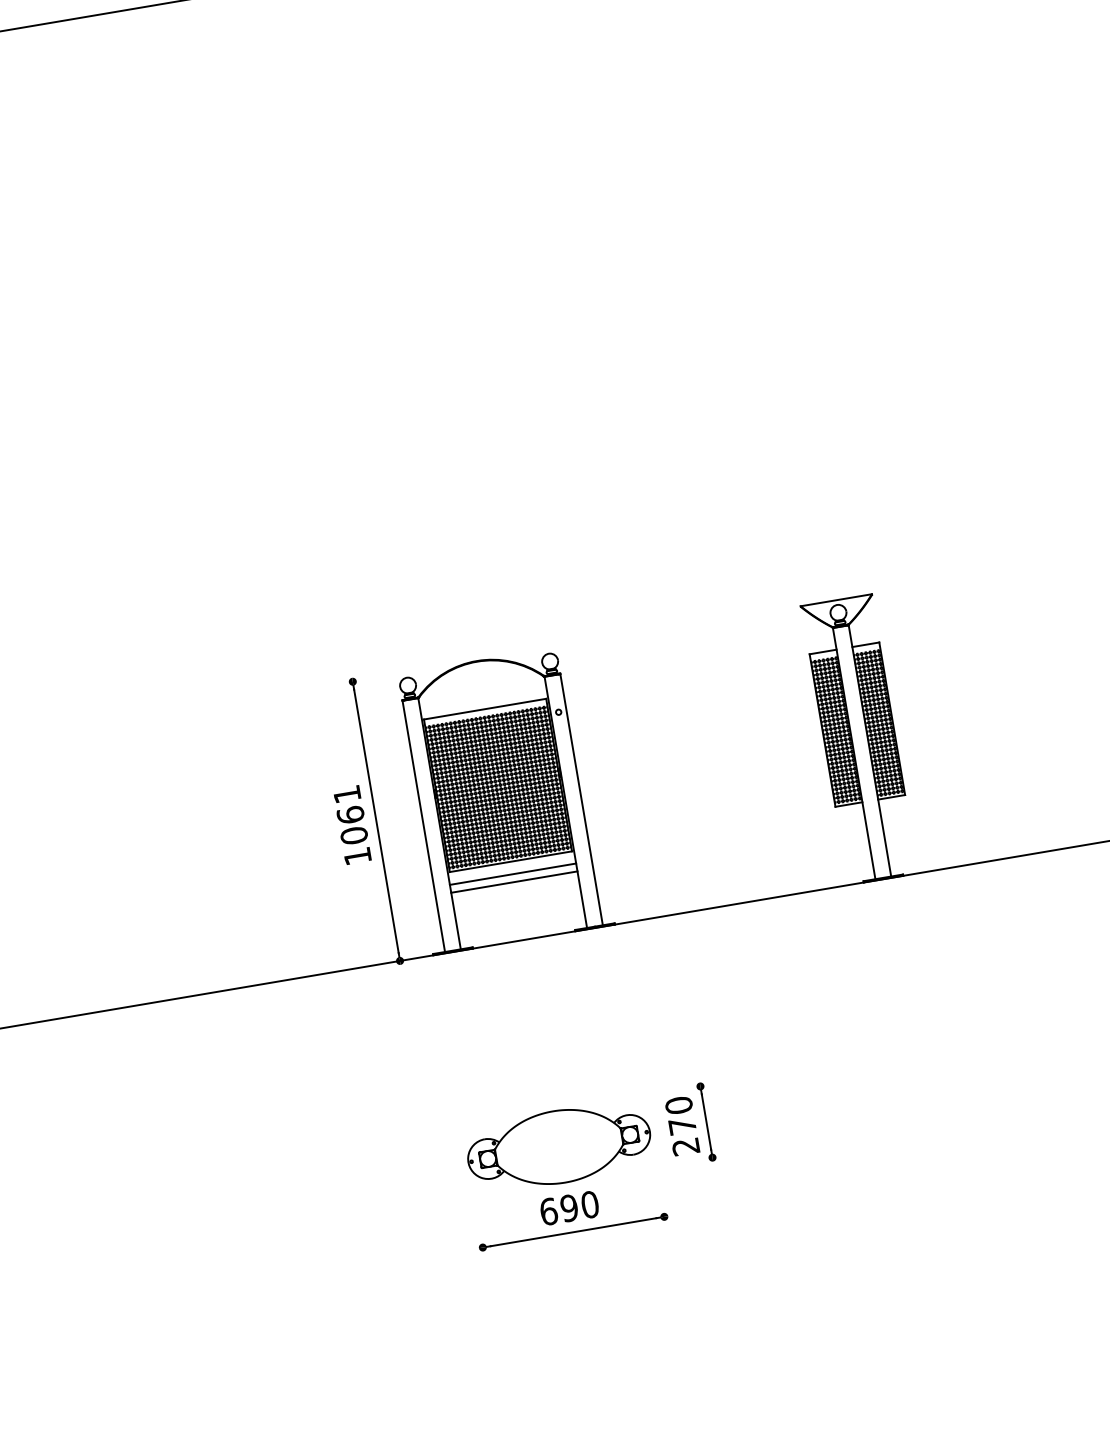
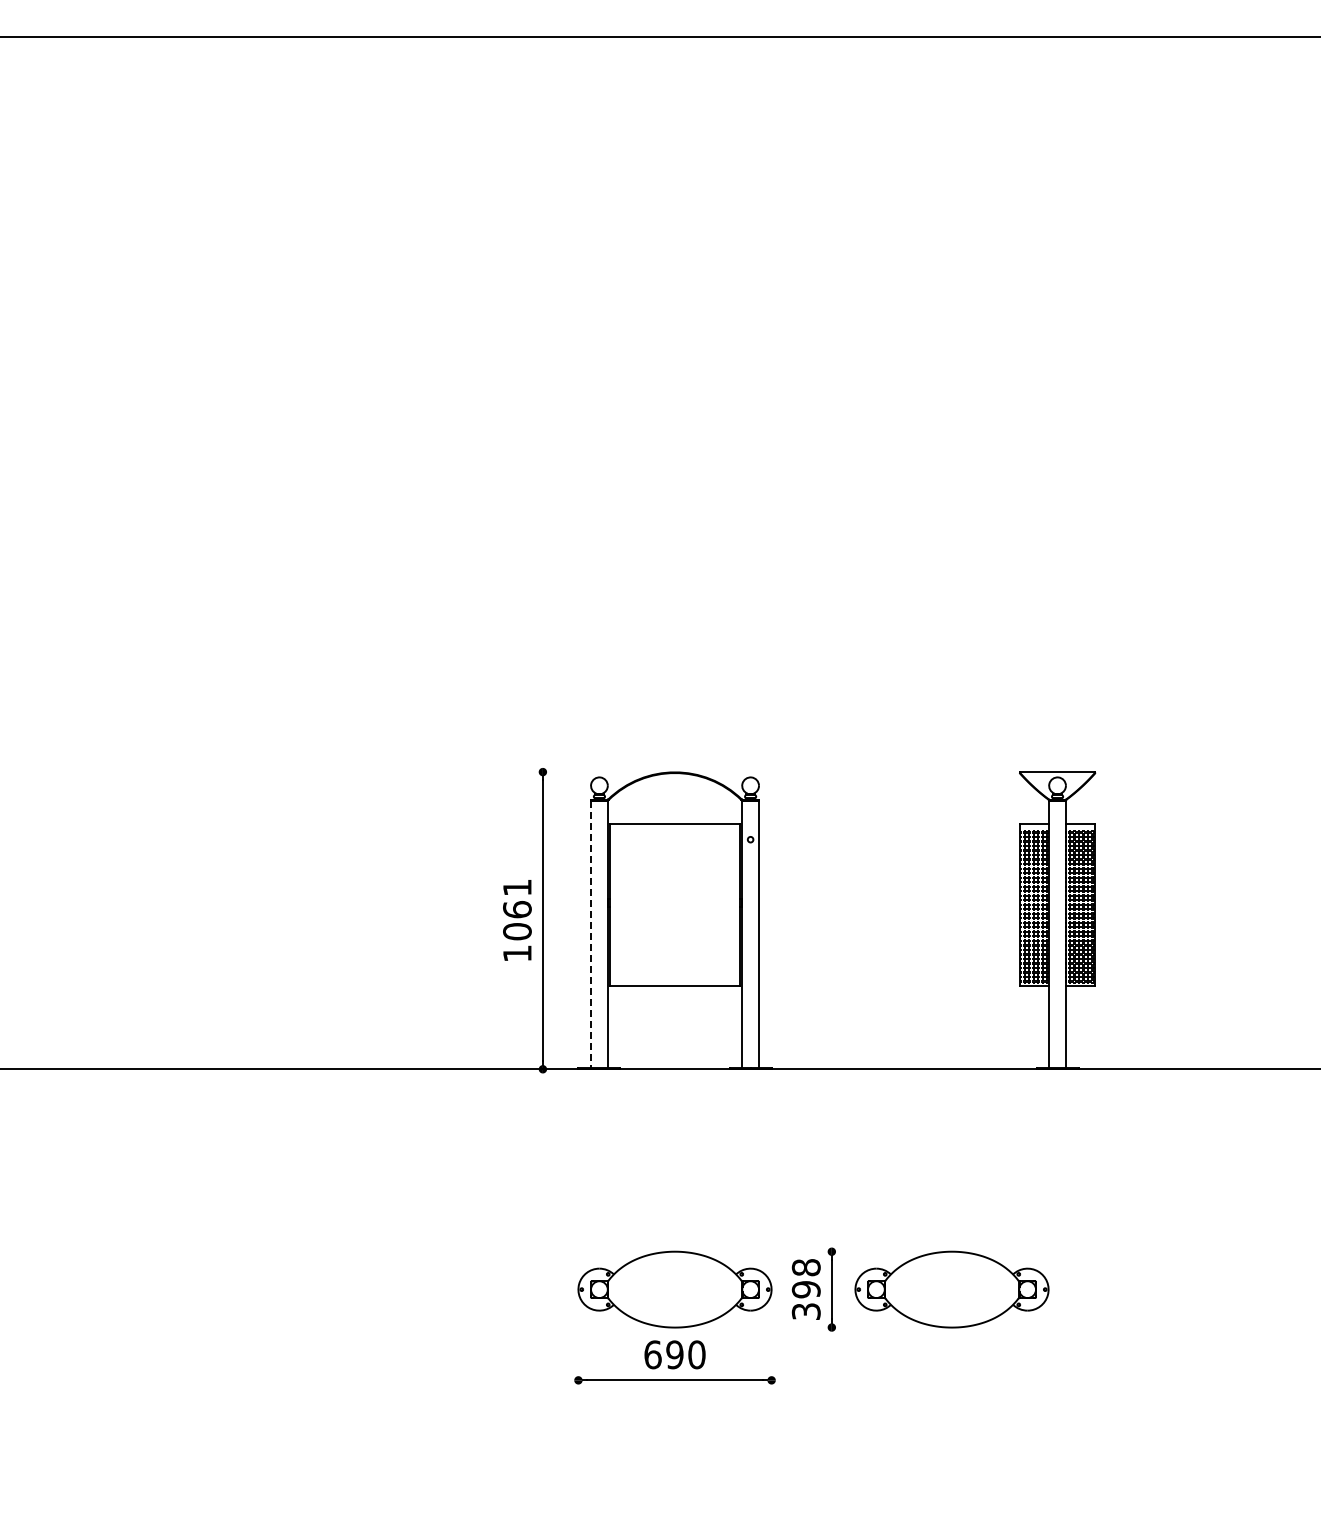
hatch: (497, 787) -> (674, 906), removed
line: (424, 826) -> (591, 934), solid -> dashed
line: (512, 874) -> (674, 999), removed
line: (513, 882) -> (674, 1007), removed
part: (818, 1102) -> (951, 1289), added
text: (681, 1126) -> (805, 1289), 270 -> 398

